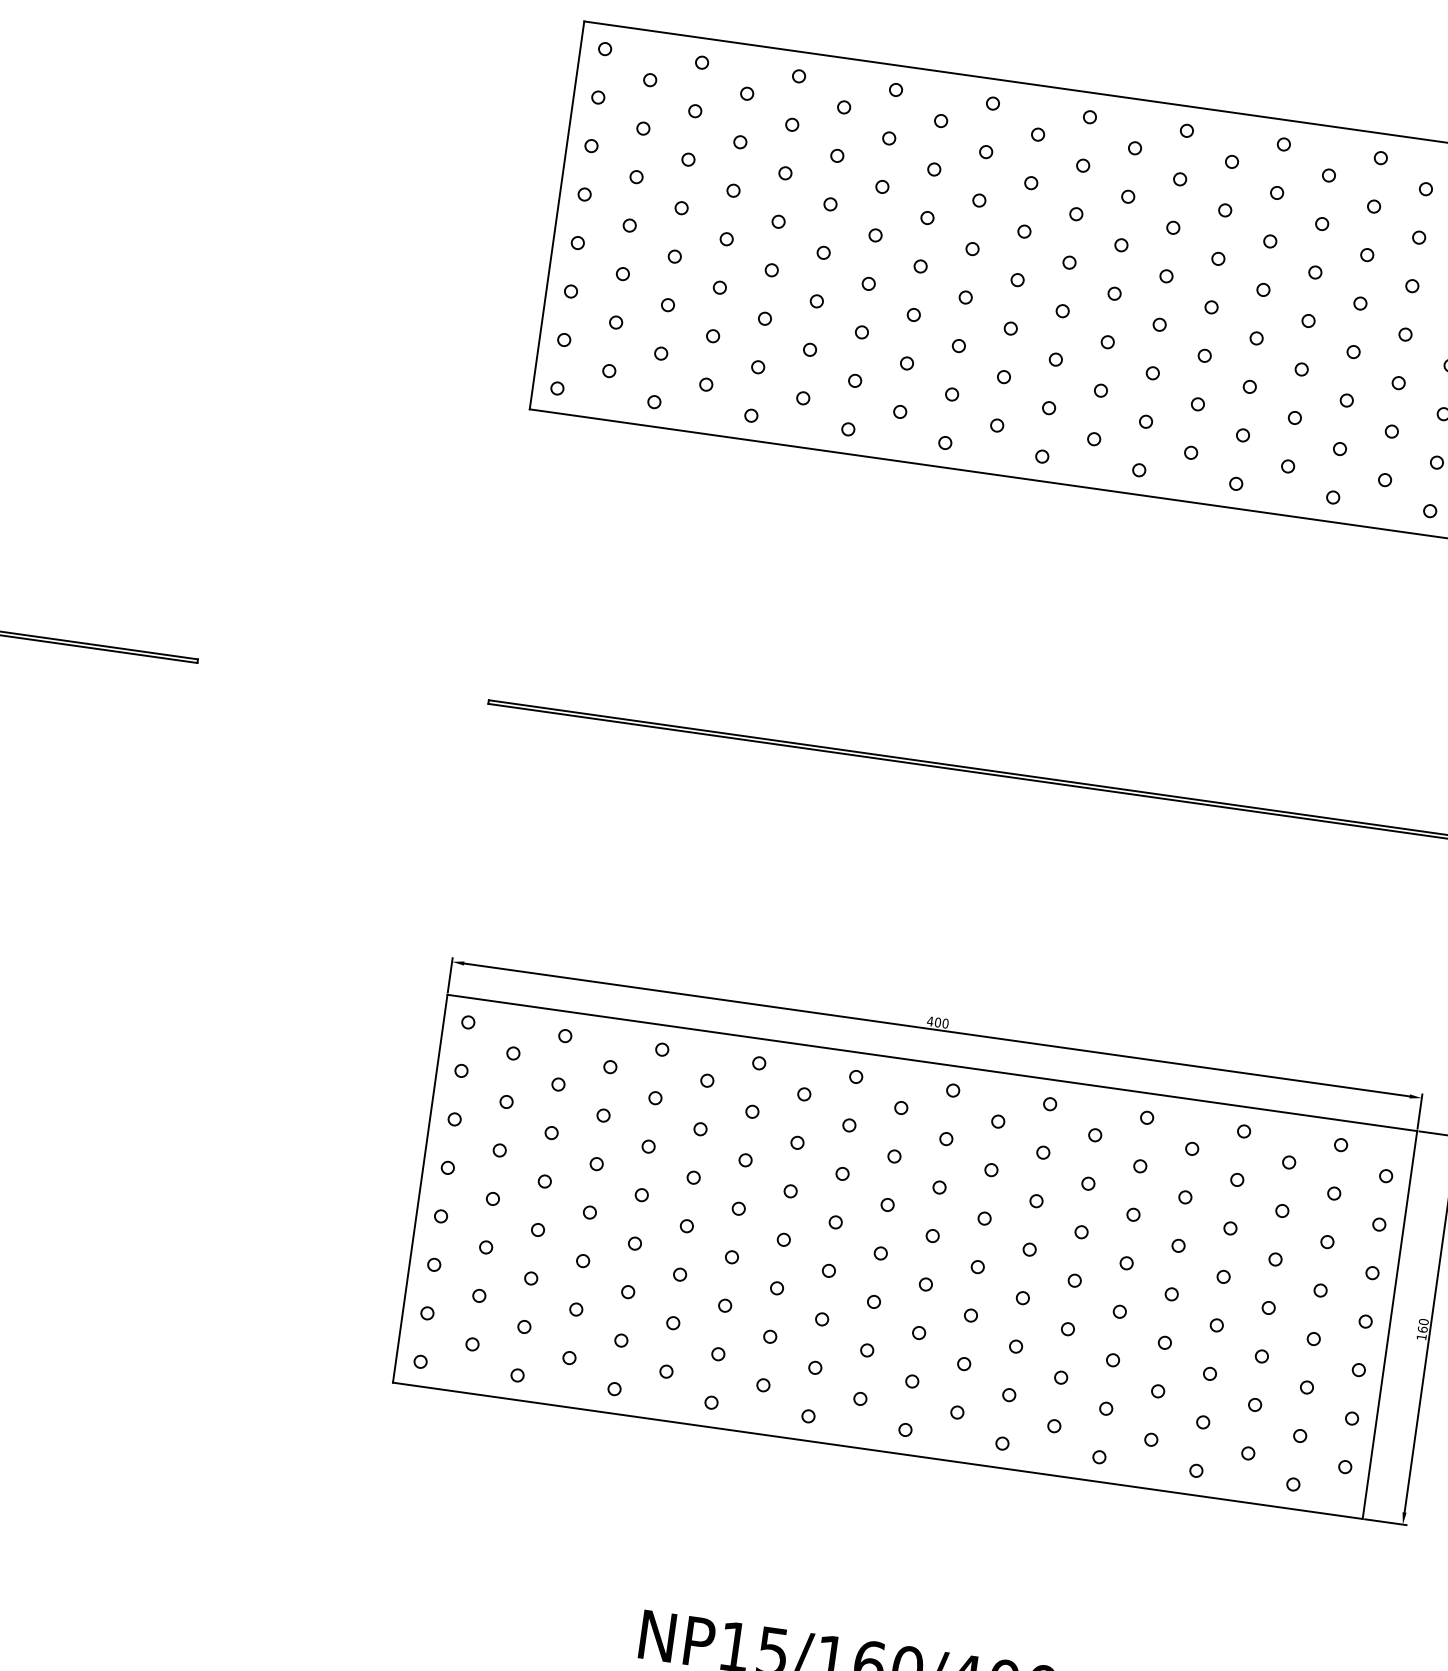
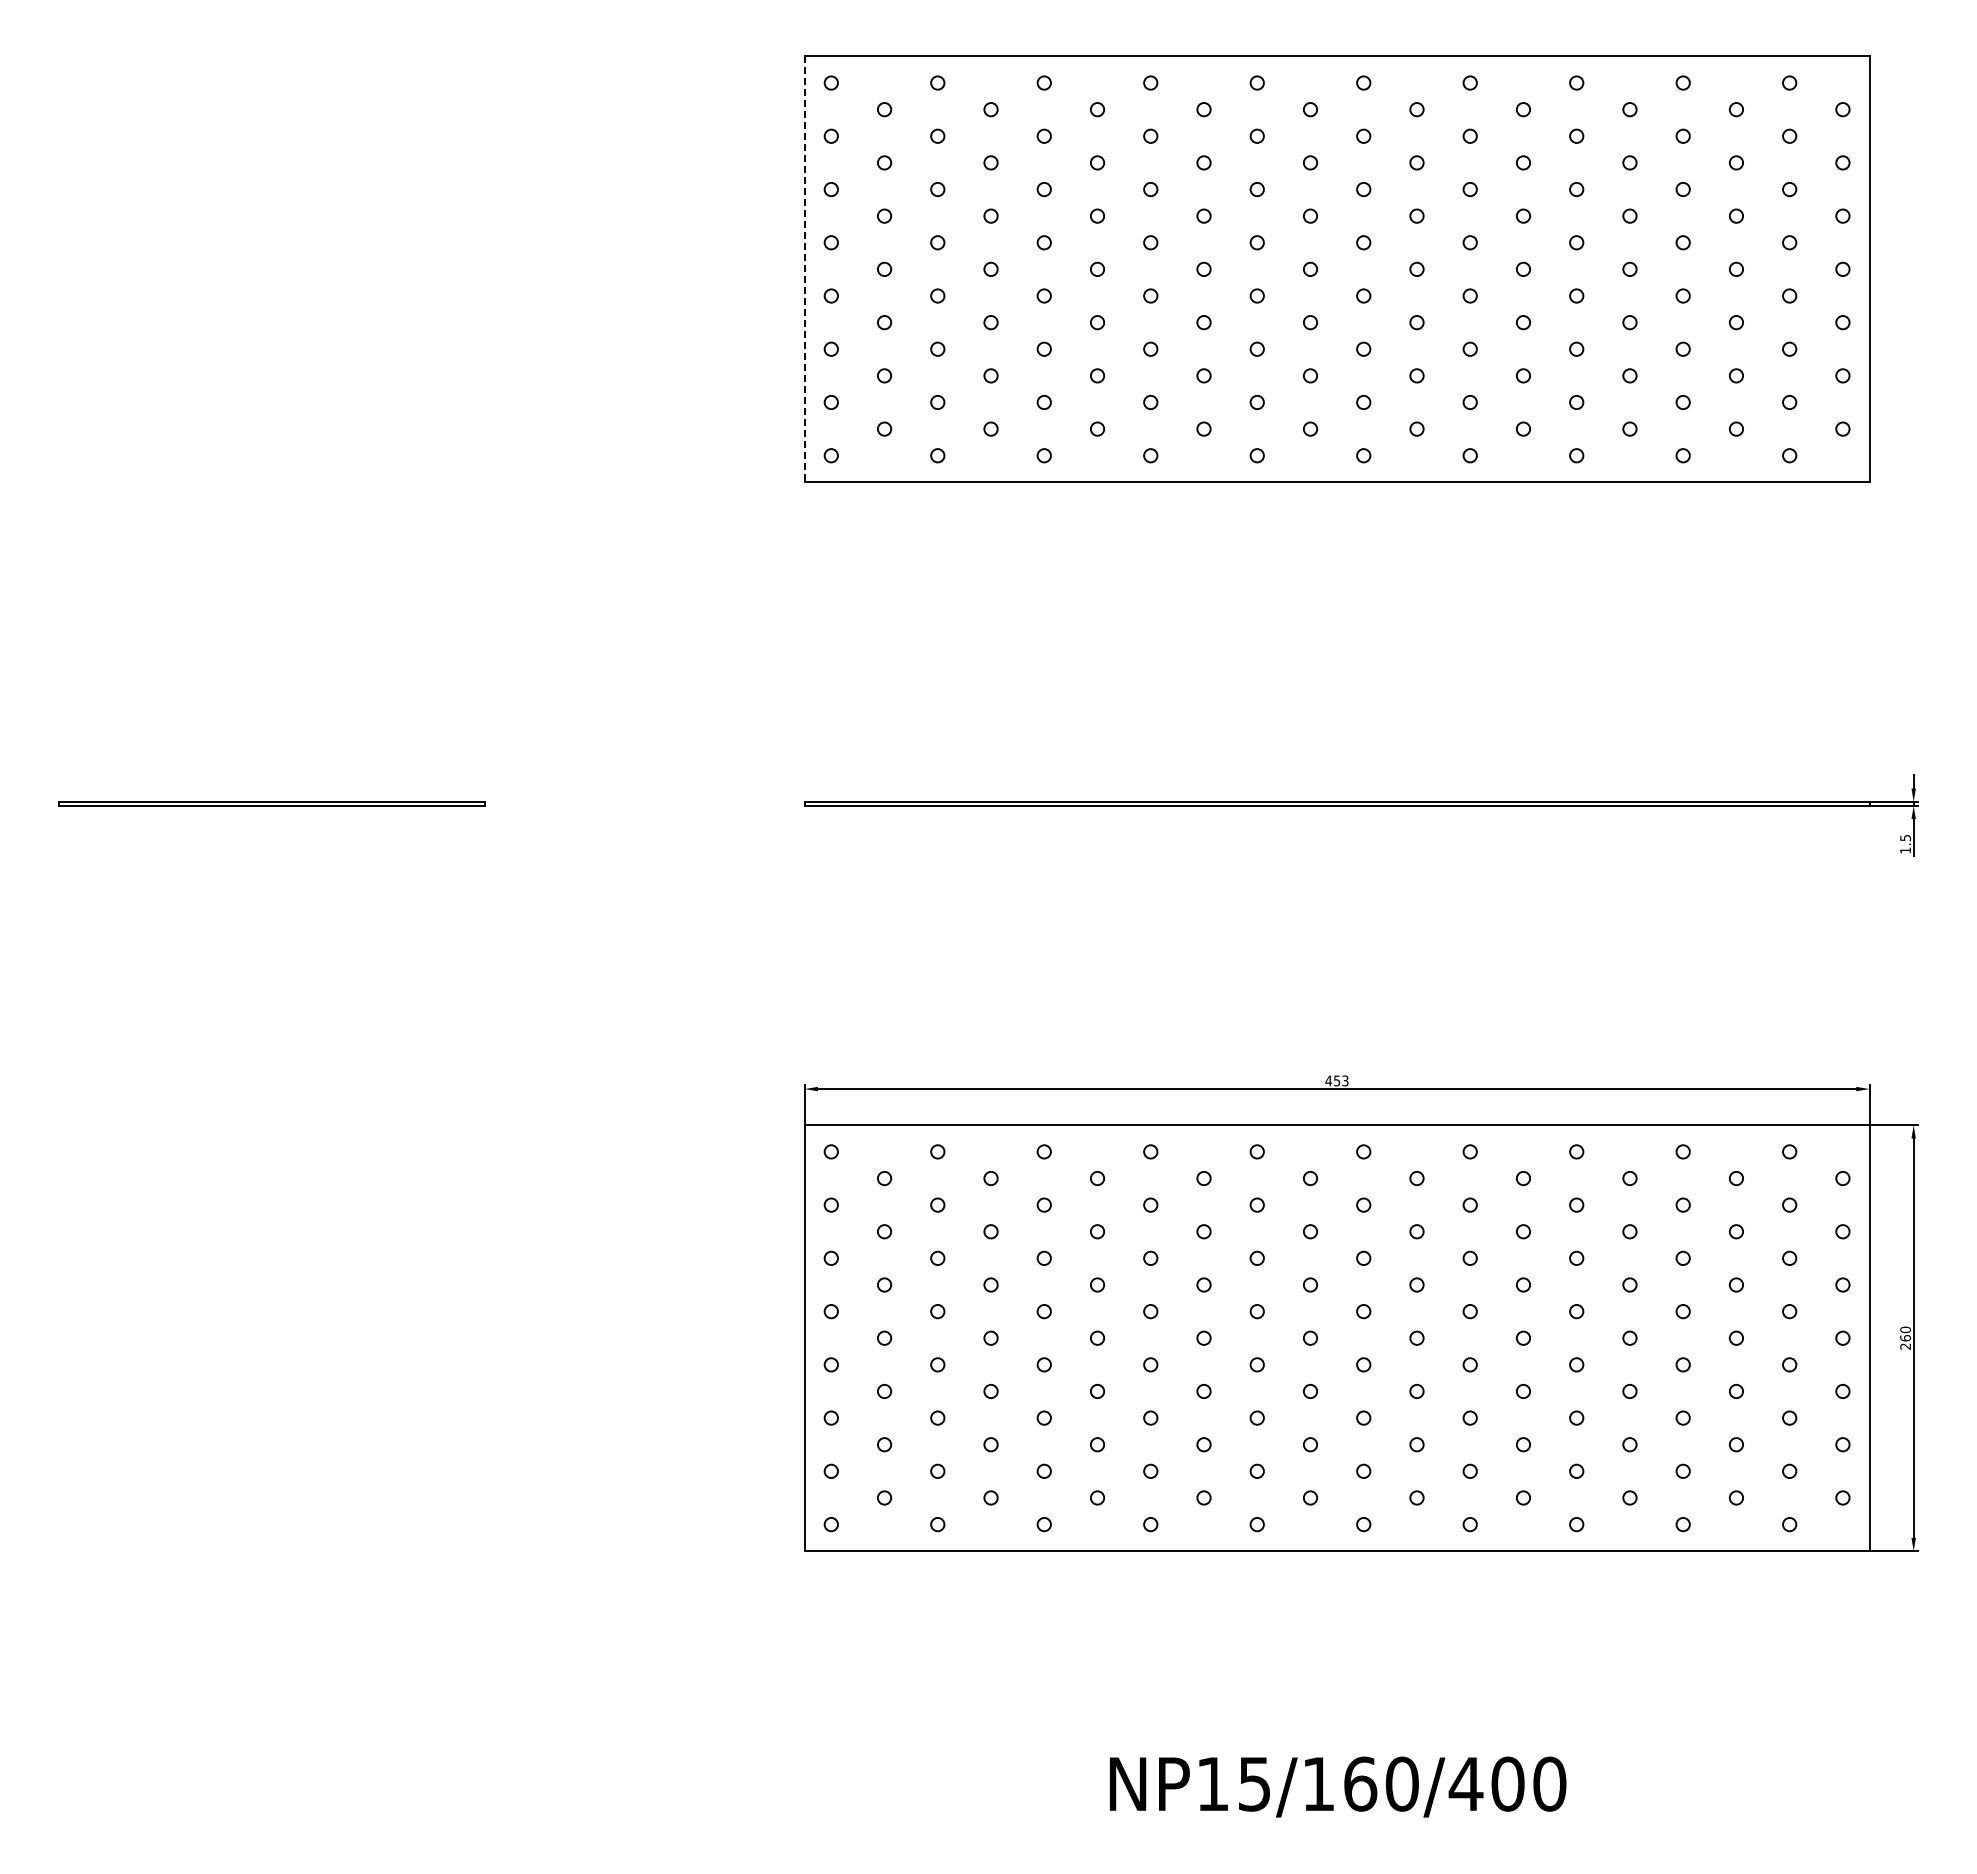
line: (556, 215) -> (804, 269), solid -> dashed
text: (941, 1022) -> (1340, 1080), 400 -> 453
text: (1421, 1337) -> (1905, 1346), 160 -> 260

